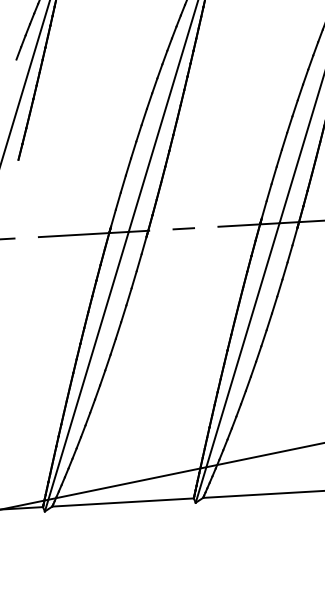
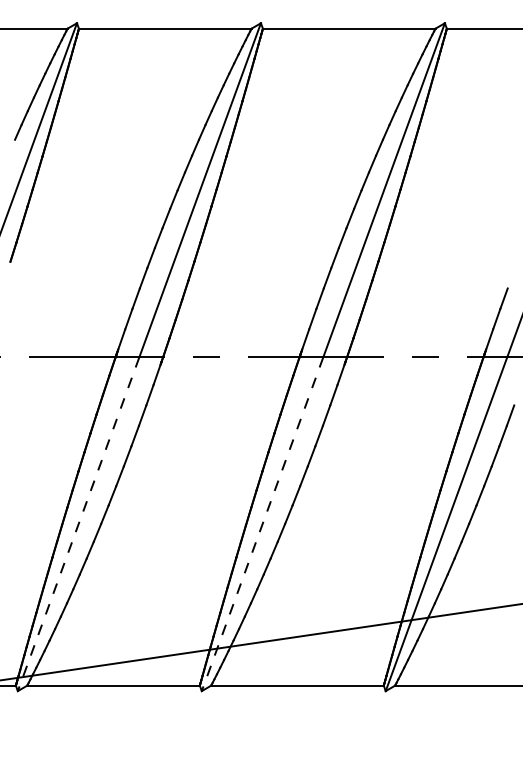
line: (237, 363) -> (262, 524), solid -> dashed
line: (86, 372) -> (78, 524), solid -> dashed

